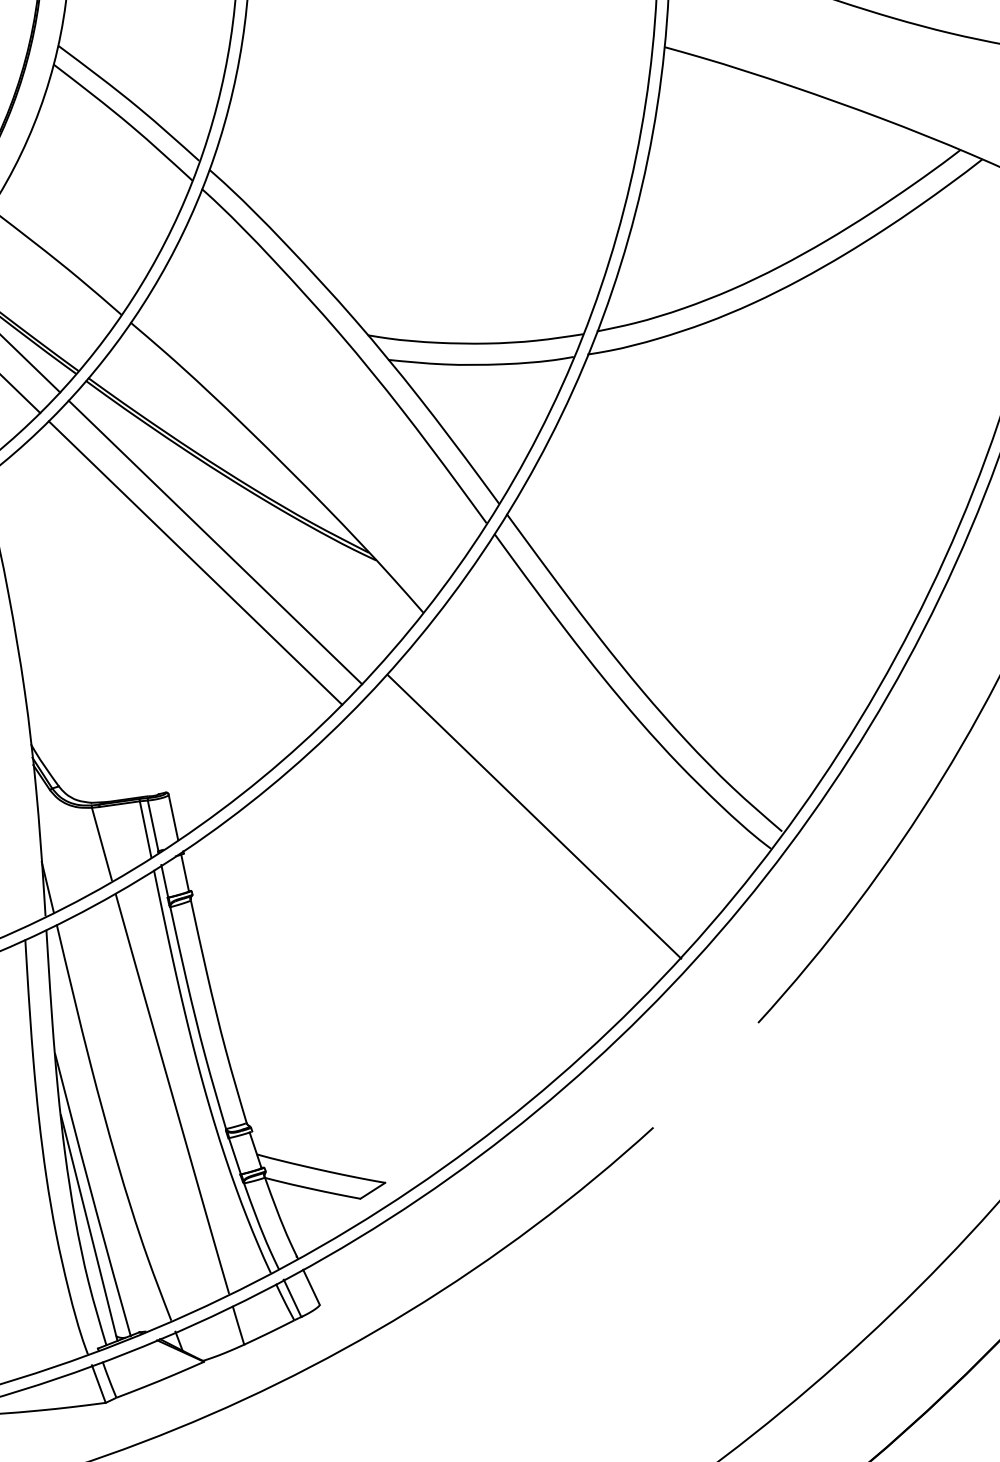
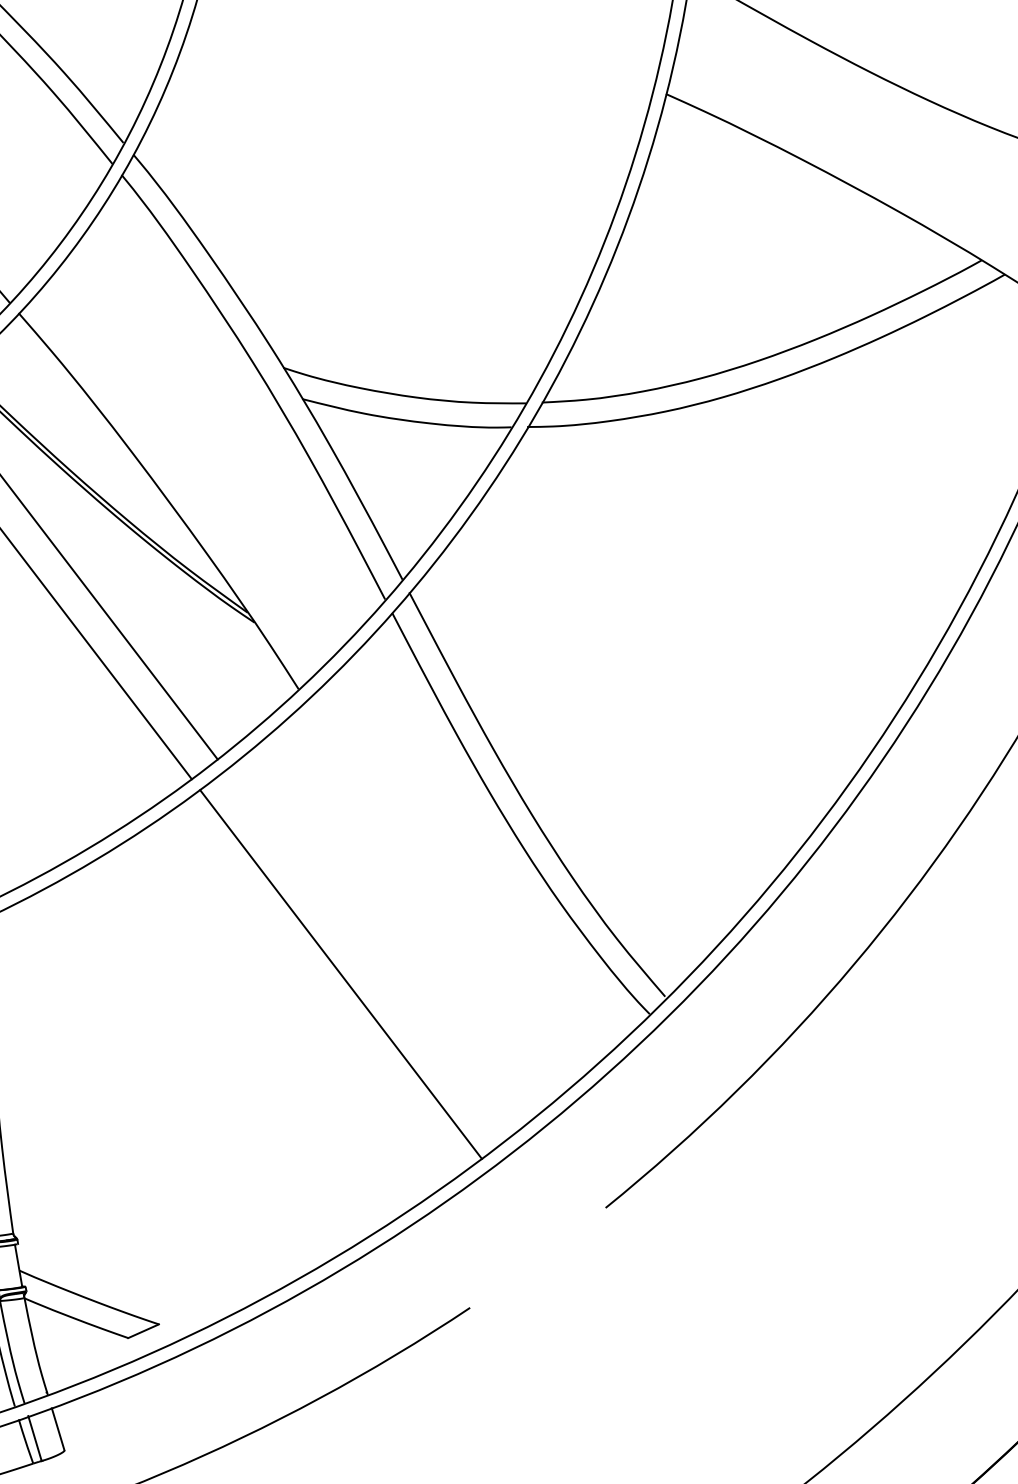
line: (534, 816) -> (341, 974), moved

